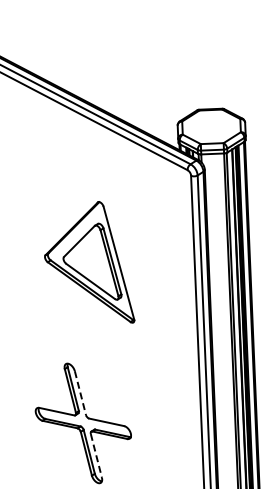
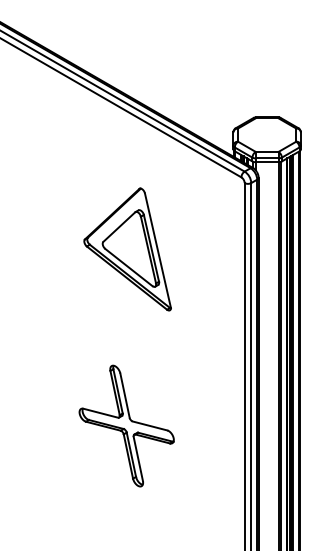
part: (88, 263) -> (127, 249), moved
line: (80, 392) -> (125, 395), dashed -> solid
line: (96, 456) -> (138, 459), dashed -> solid

